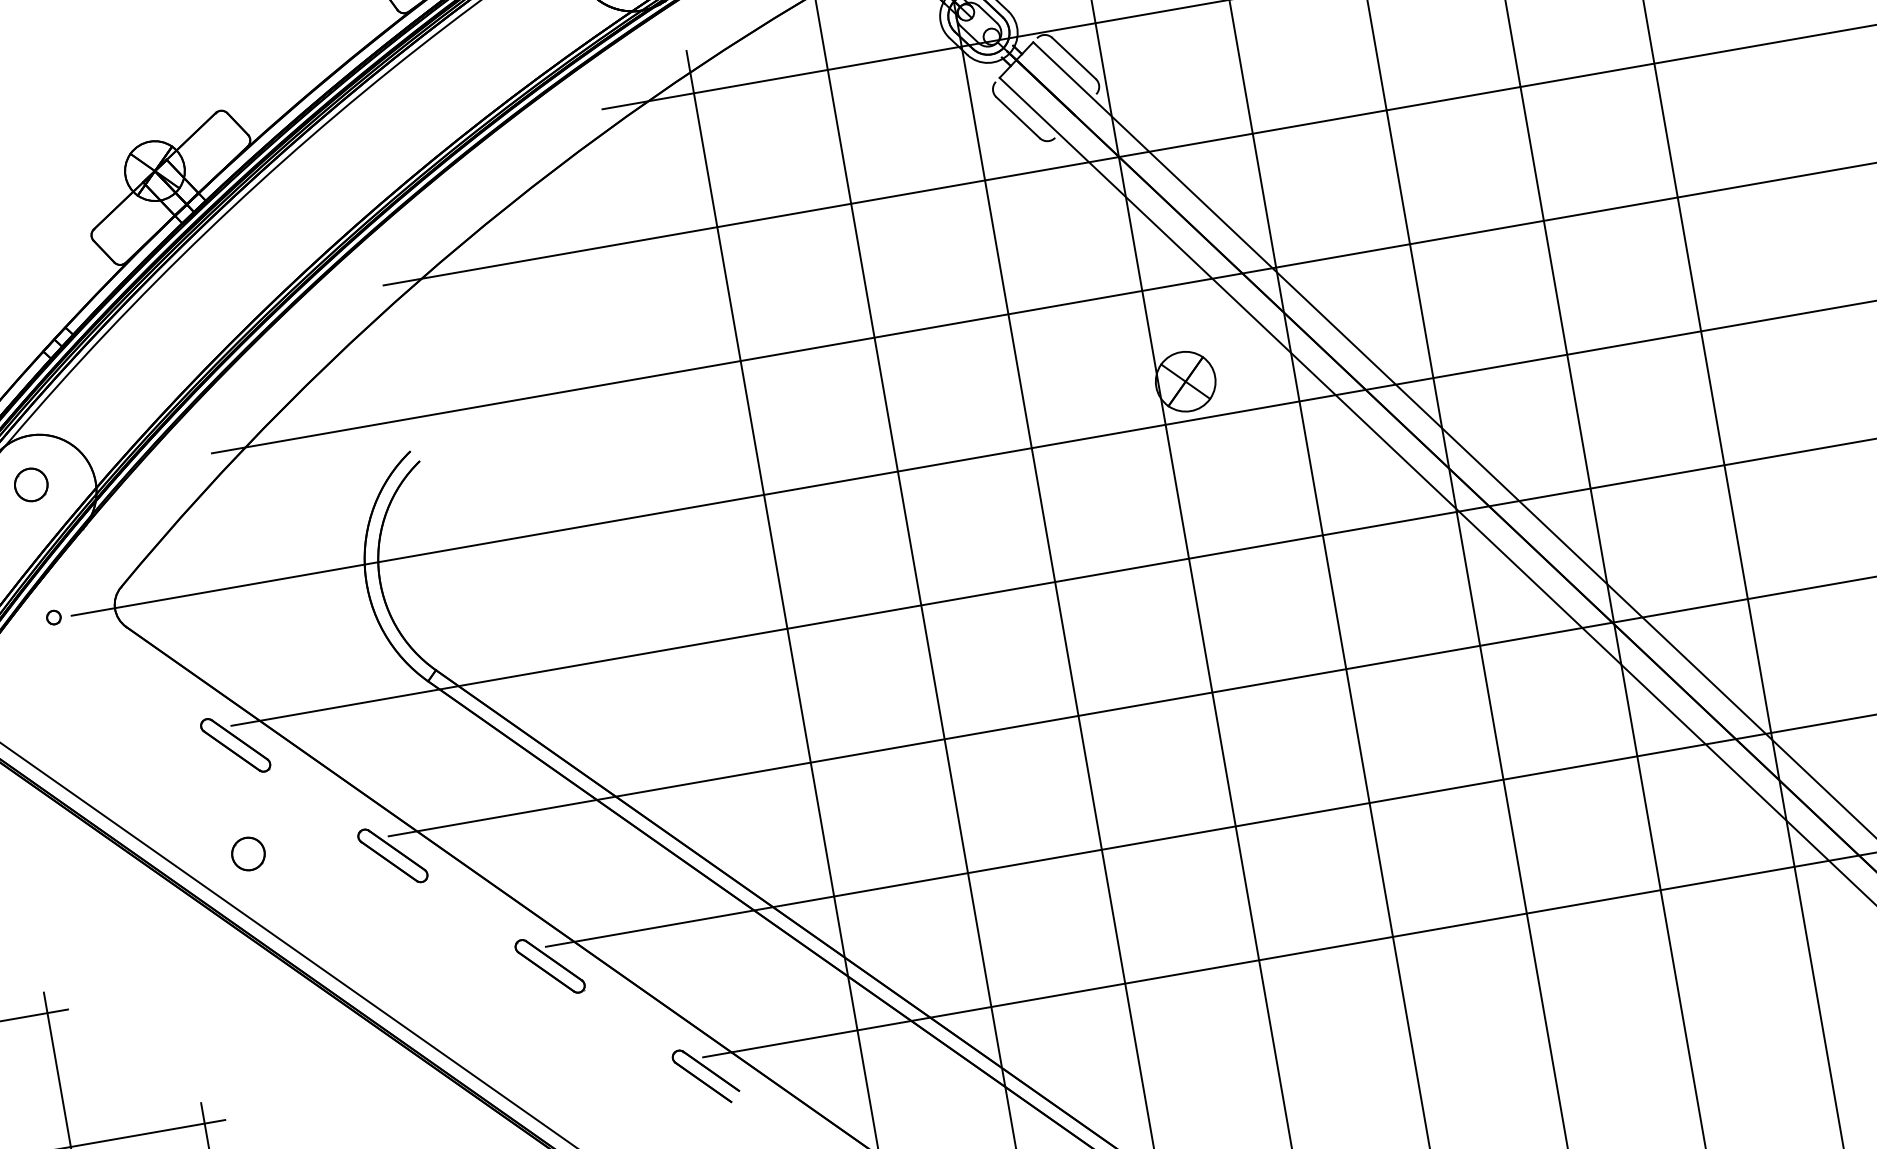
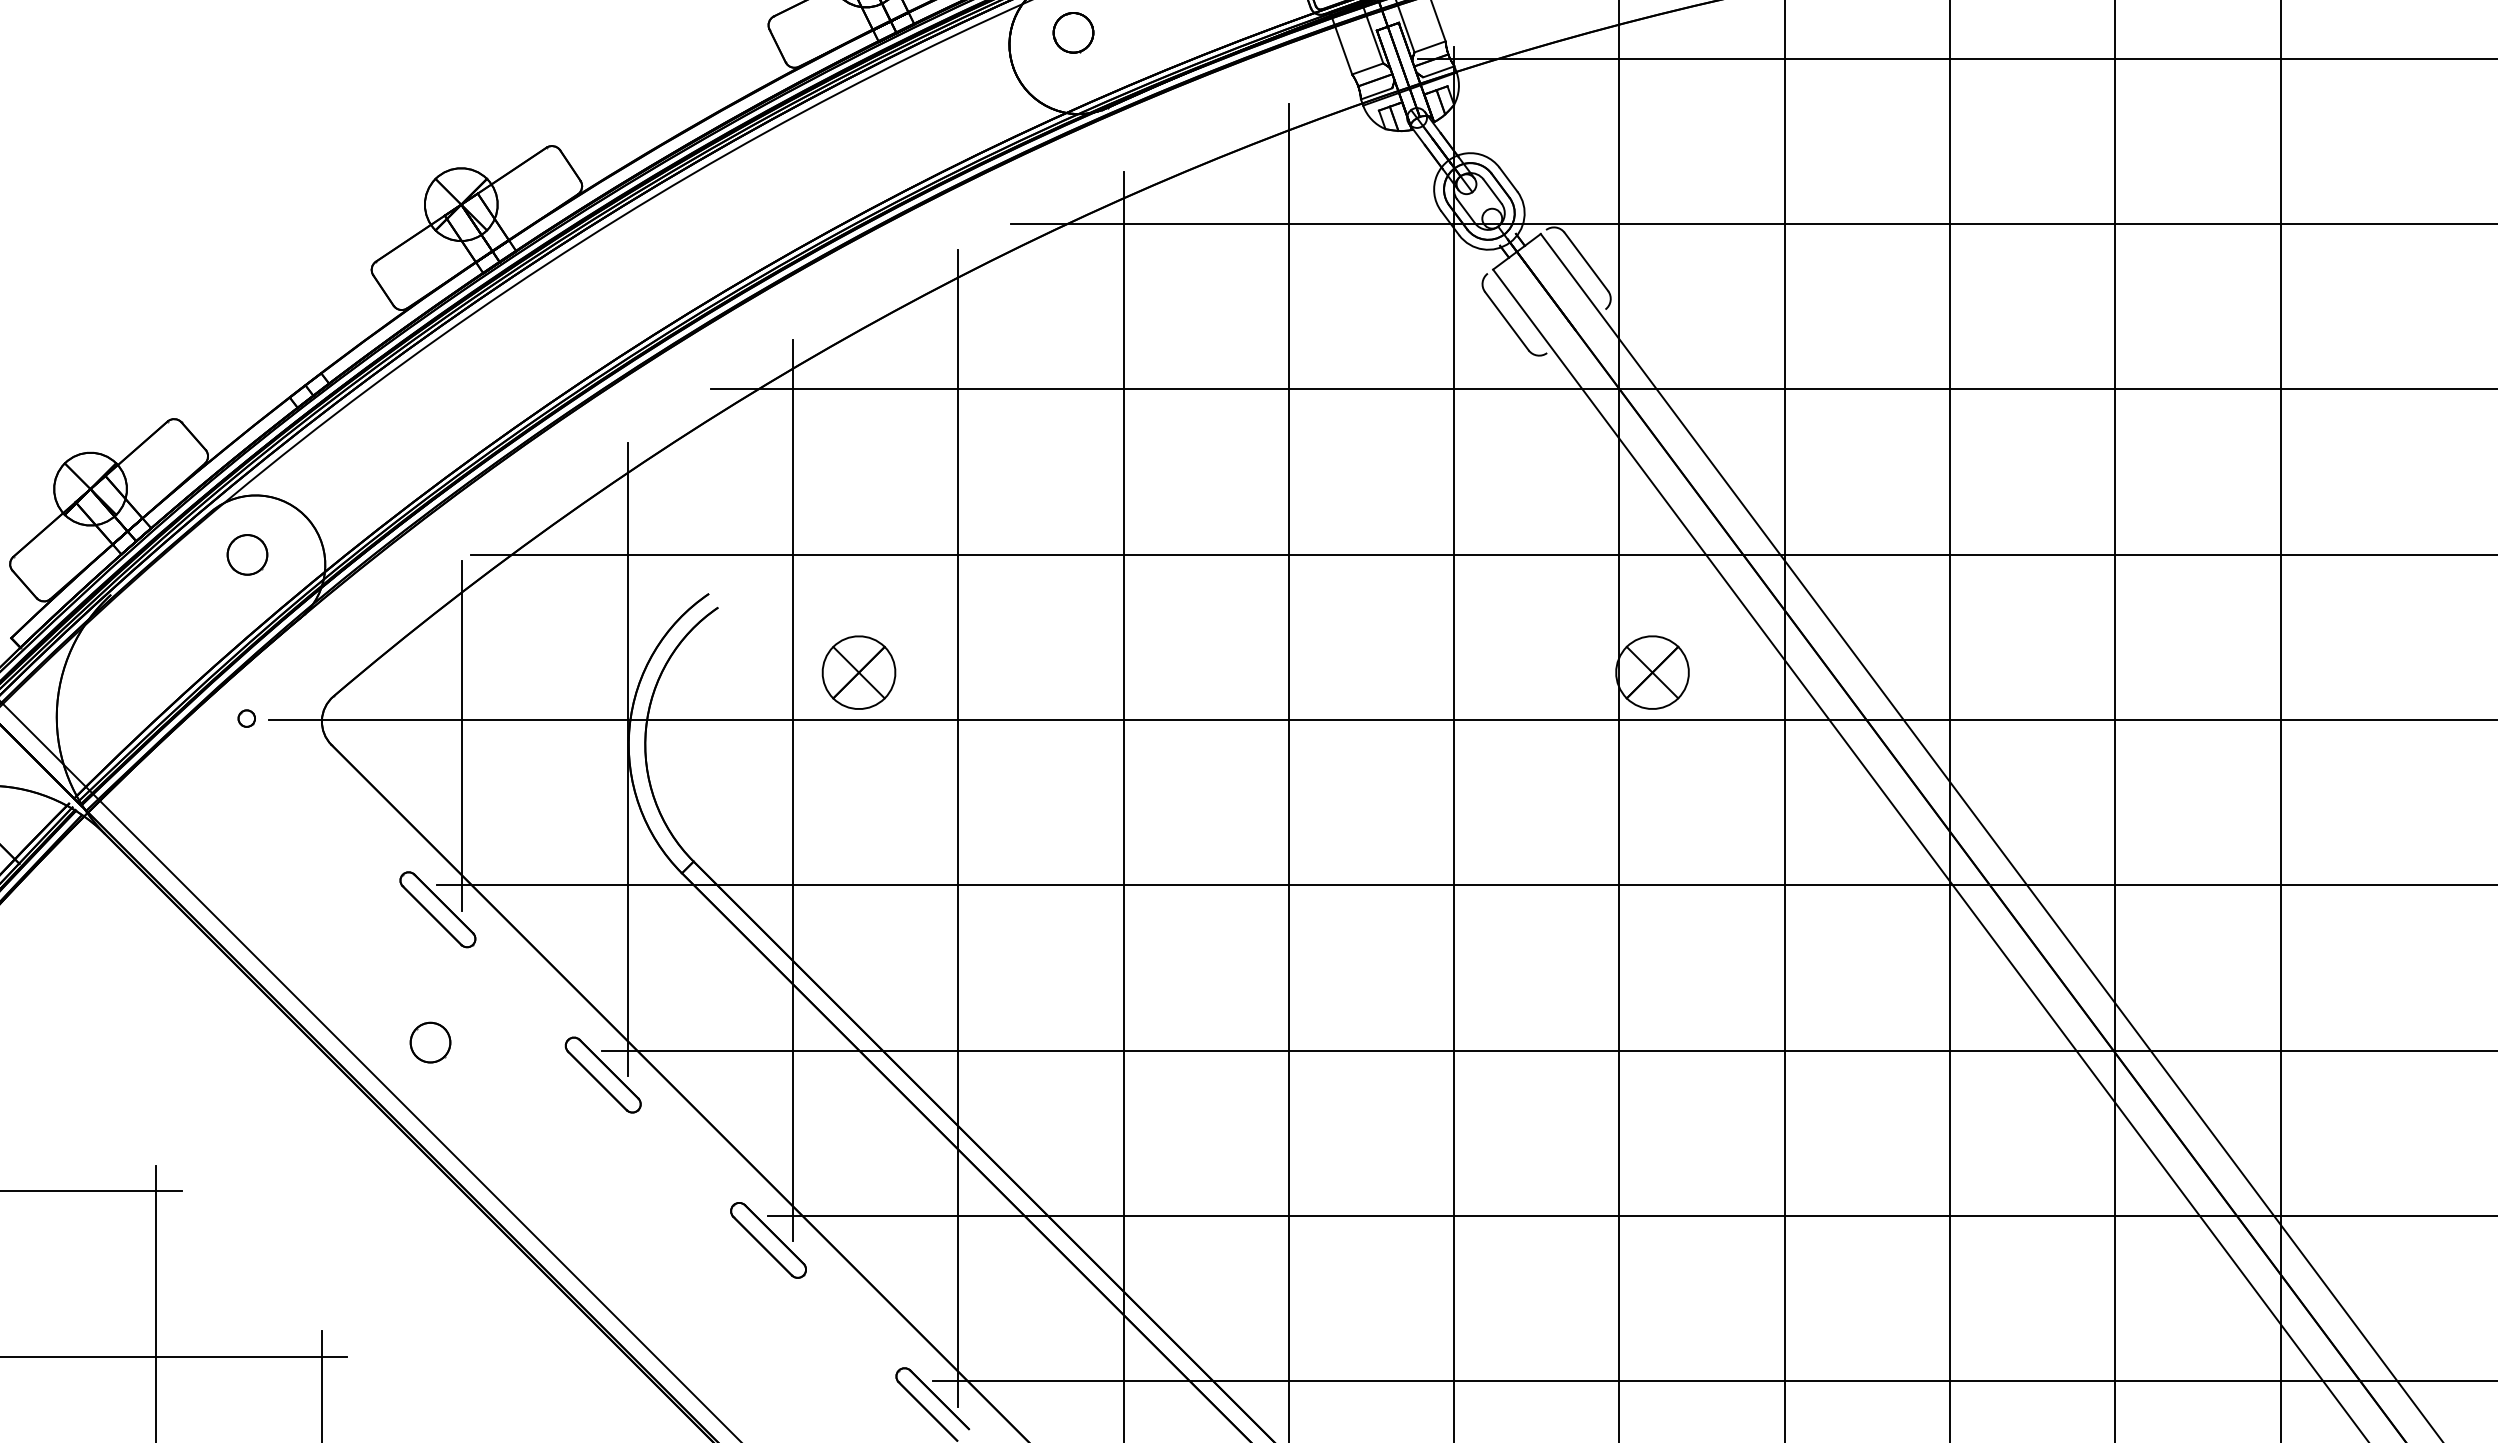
part: (542, 493) -> (858, 672), added
line: (367, 596) -> (627, 759), added
line: (505, 598) -> (792, 790), added
line: (230, 600) -> (462, 735), added
line: (645, 606) -> (958, 828), added

